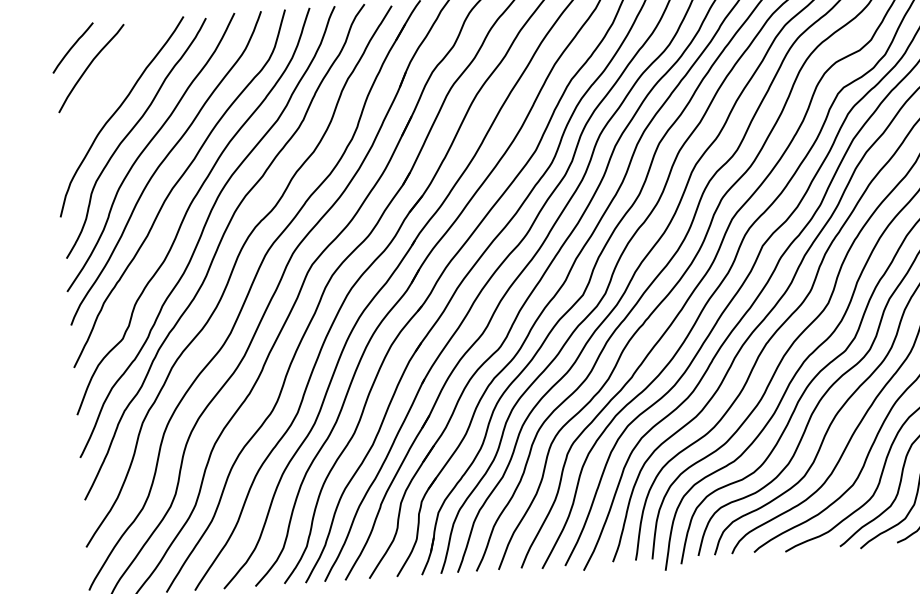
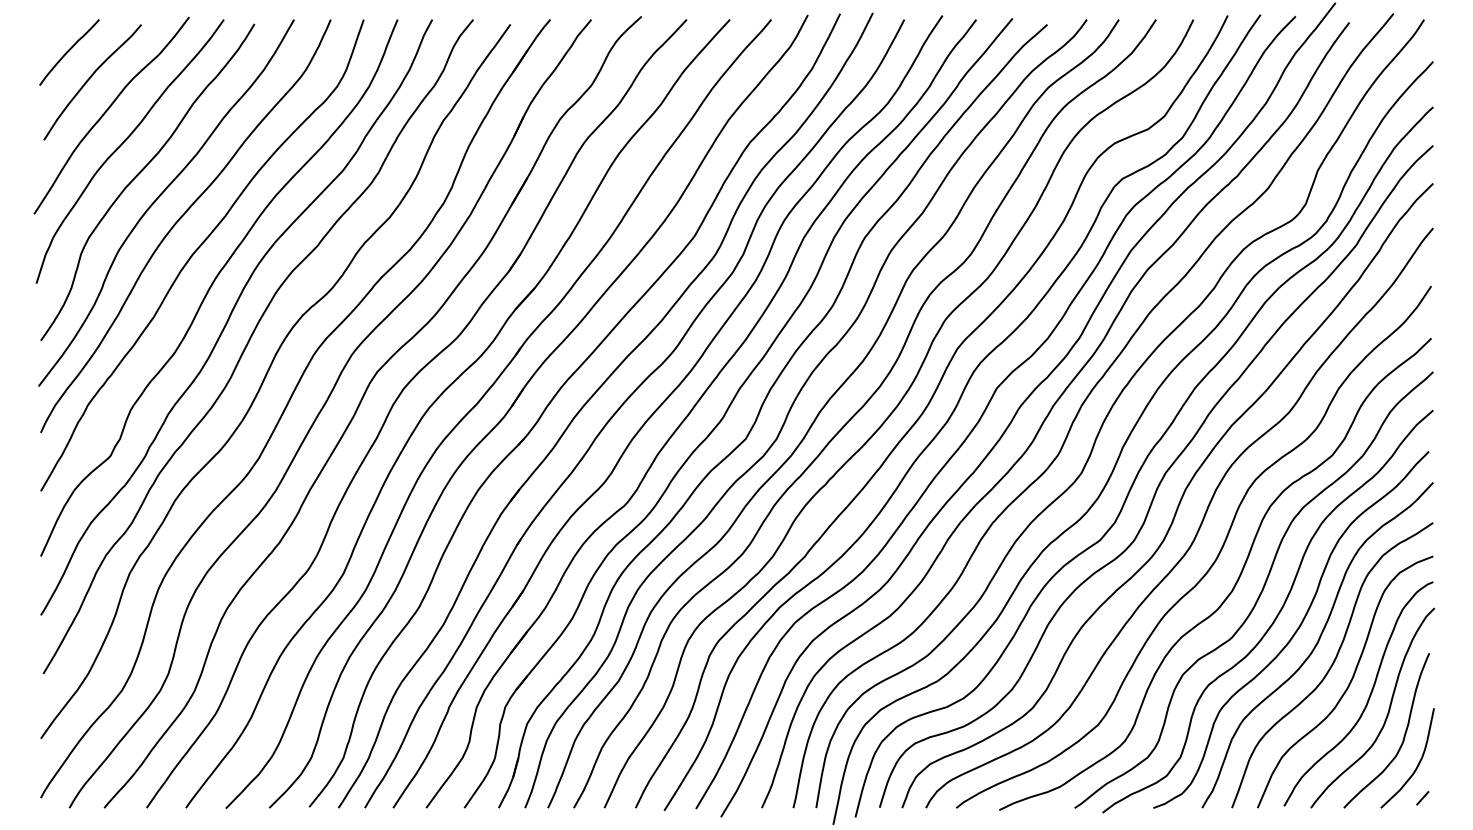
curve: (103, 88) -> (107, 111), added

